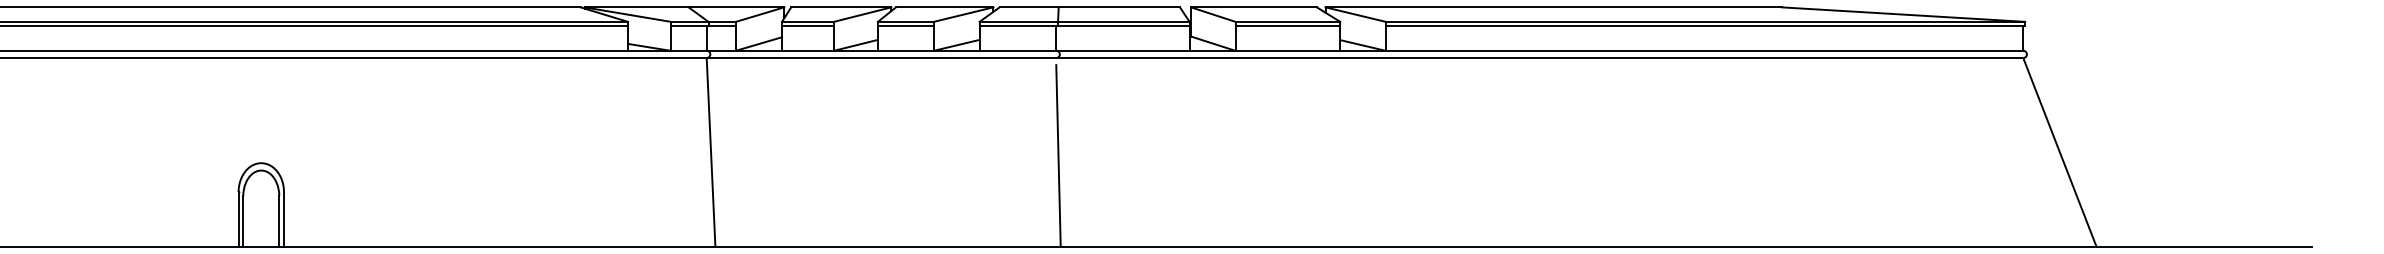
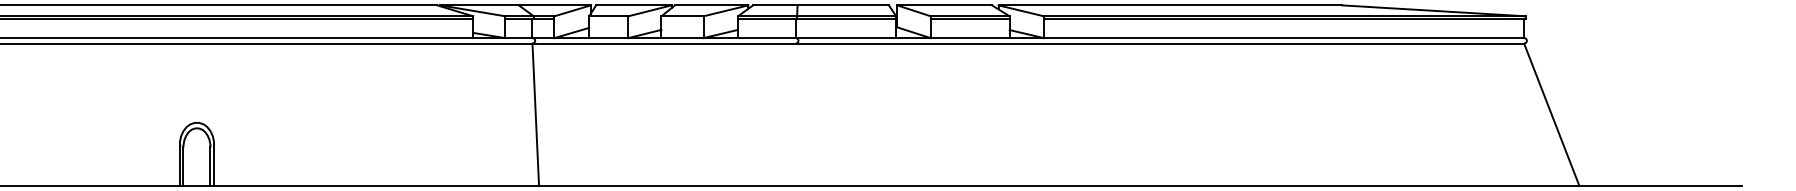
line: (808, 25) -> (609, 19), removed
line: (905, 25) -> (682, 19), removed
line: (1058, 155) -> (797, 116), removed

